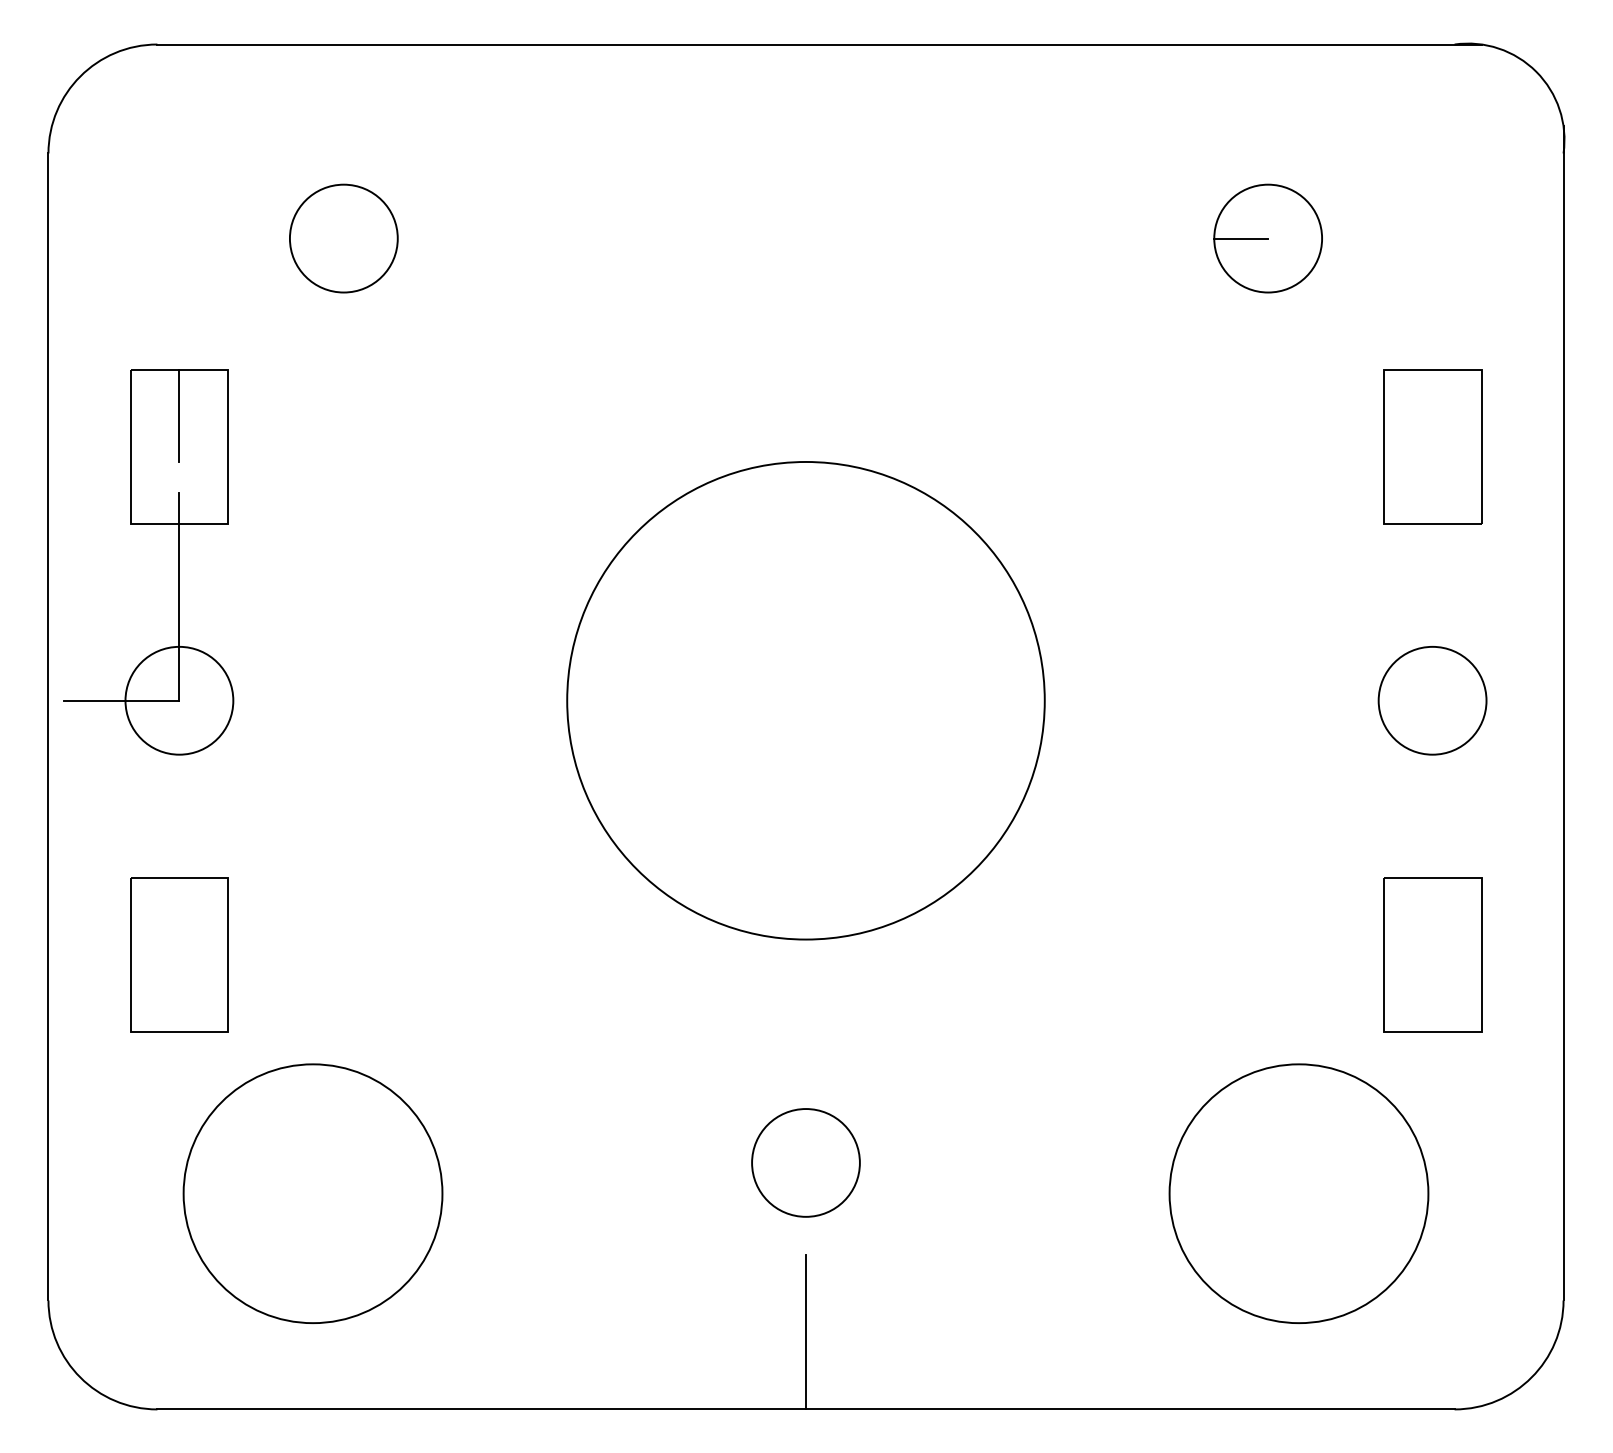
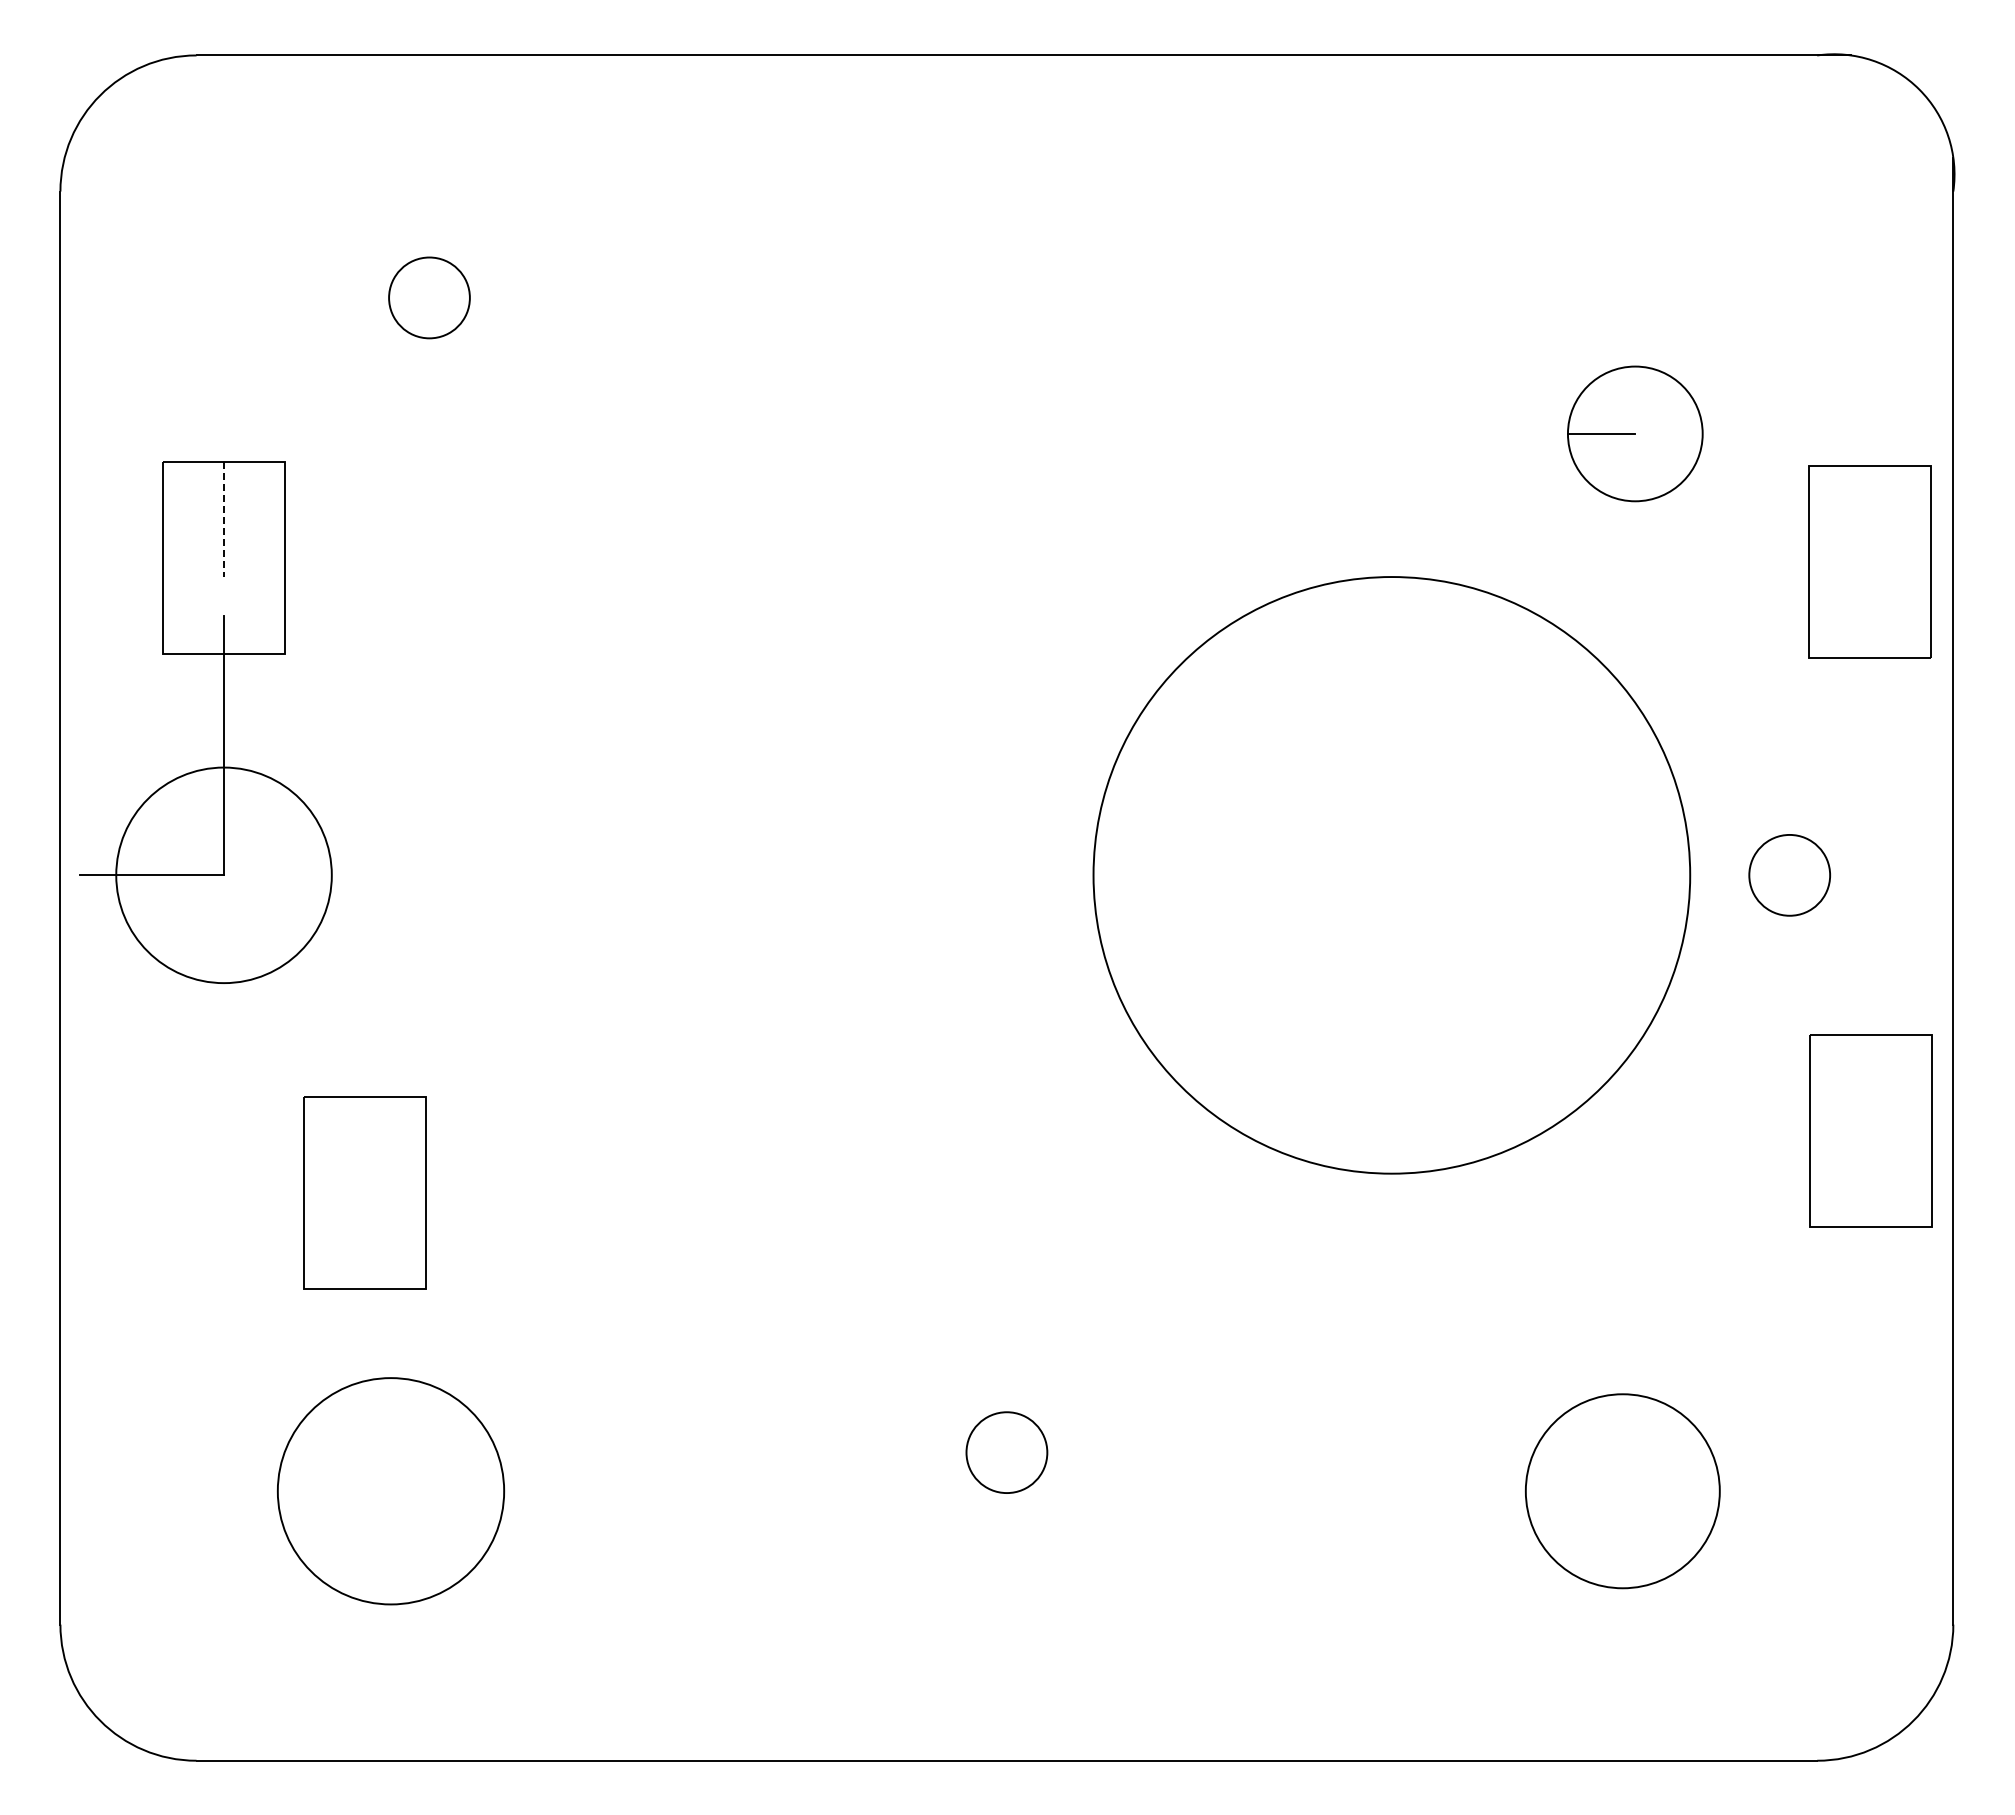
circle: (343, 238) -> (429, 297), size x0.6
part: (1268, 238) -> (1635, 433), moved
line: (179, 415) -> (224, 519), solid -> dashed
part: (1432, 446) -> (1869, 561), moved
circle: (178, 700) -> (223, 874), size x1.6
circle: (805, 700) -> (1391, 875), moved
circle: (1432, 700) -> (1789, 874), size x0.6
part: (178, 954) -> (364, 1192), moved
part: (1432, 954) -> (1870, 1130), moved
circle: (805, 1162) -> (1006, 1452), size x0.6
circle: (312, 1193) -> (390, 1490), size x0.7
circle: (1298, 1193) -> (1622, 1490), size x0.6
line: (805, 1332) -> (1006, 1664), removed

